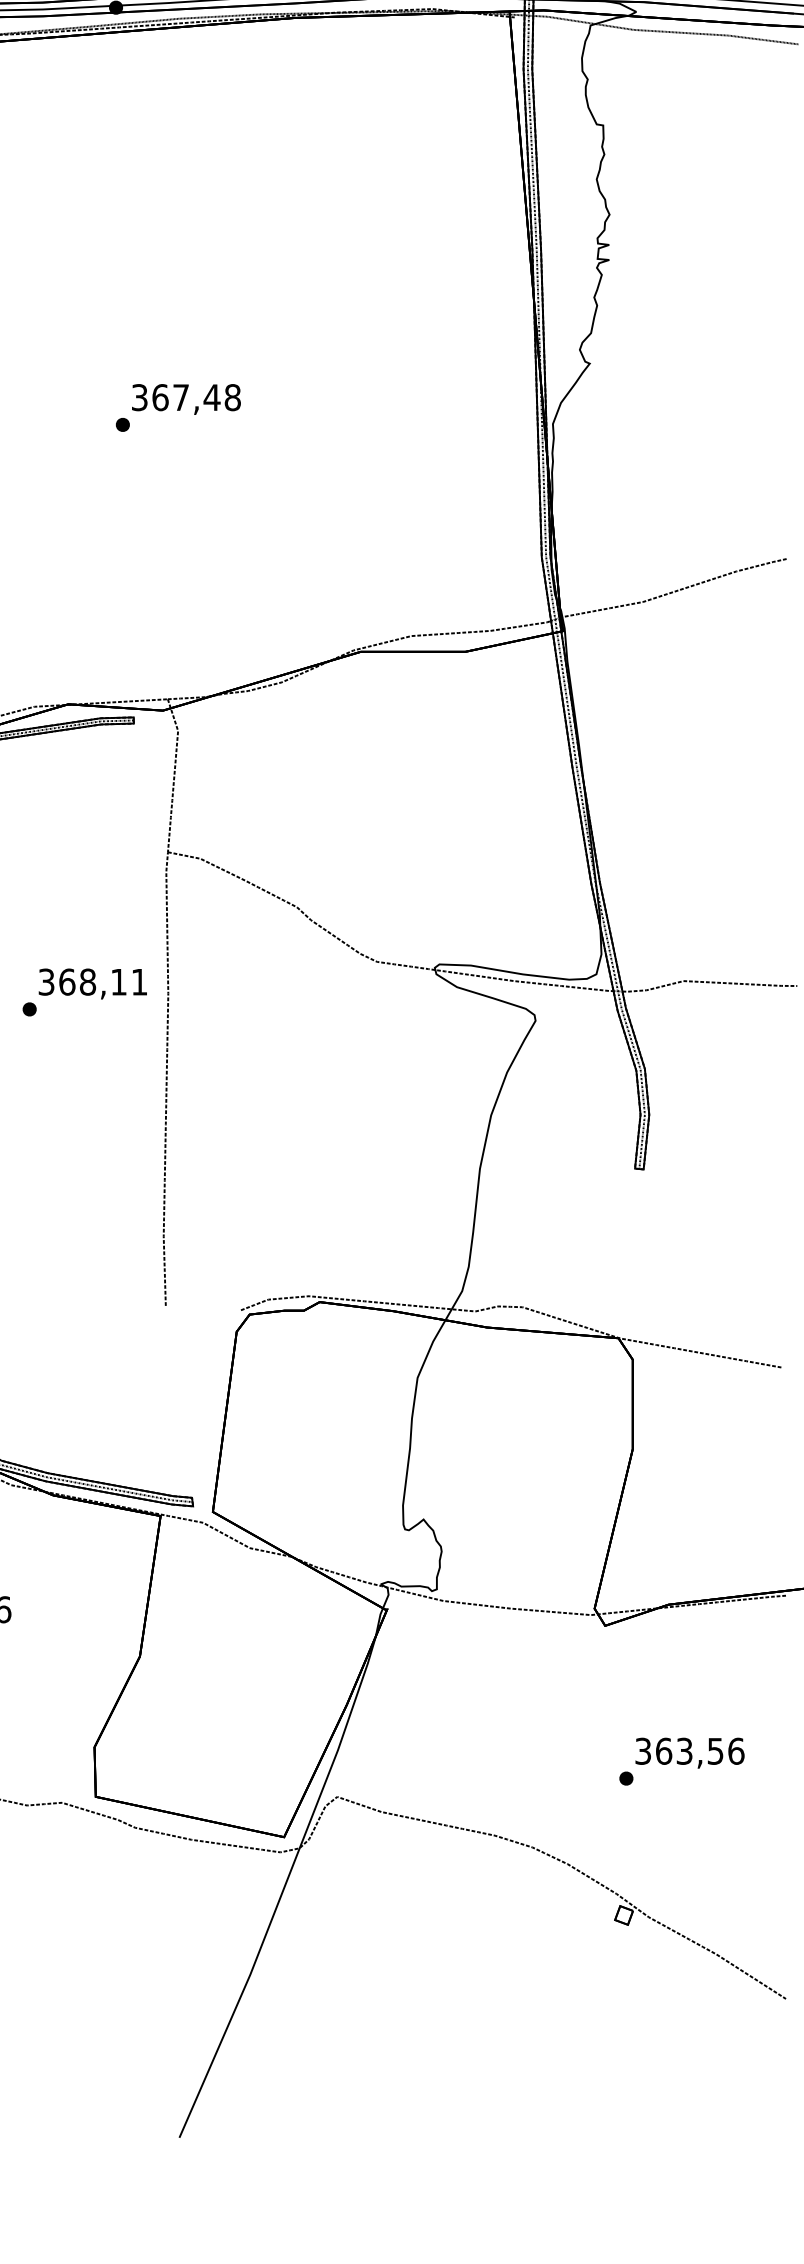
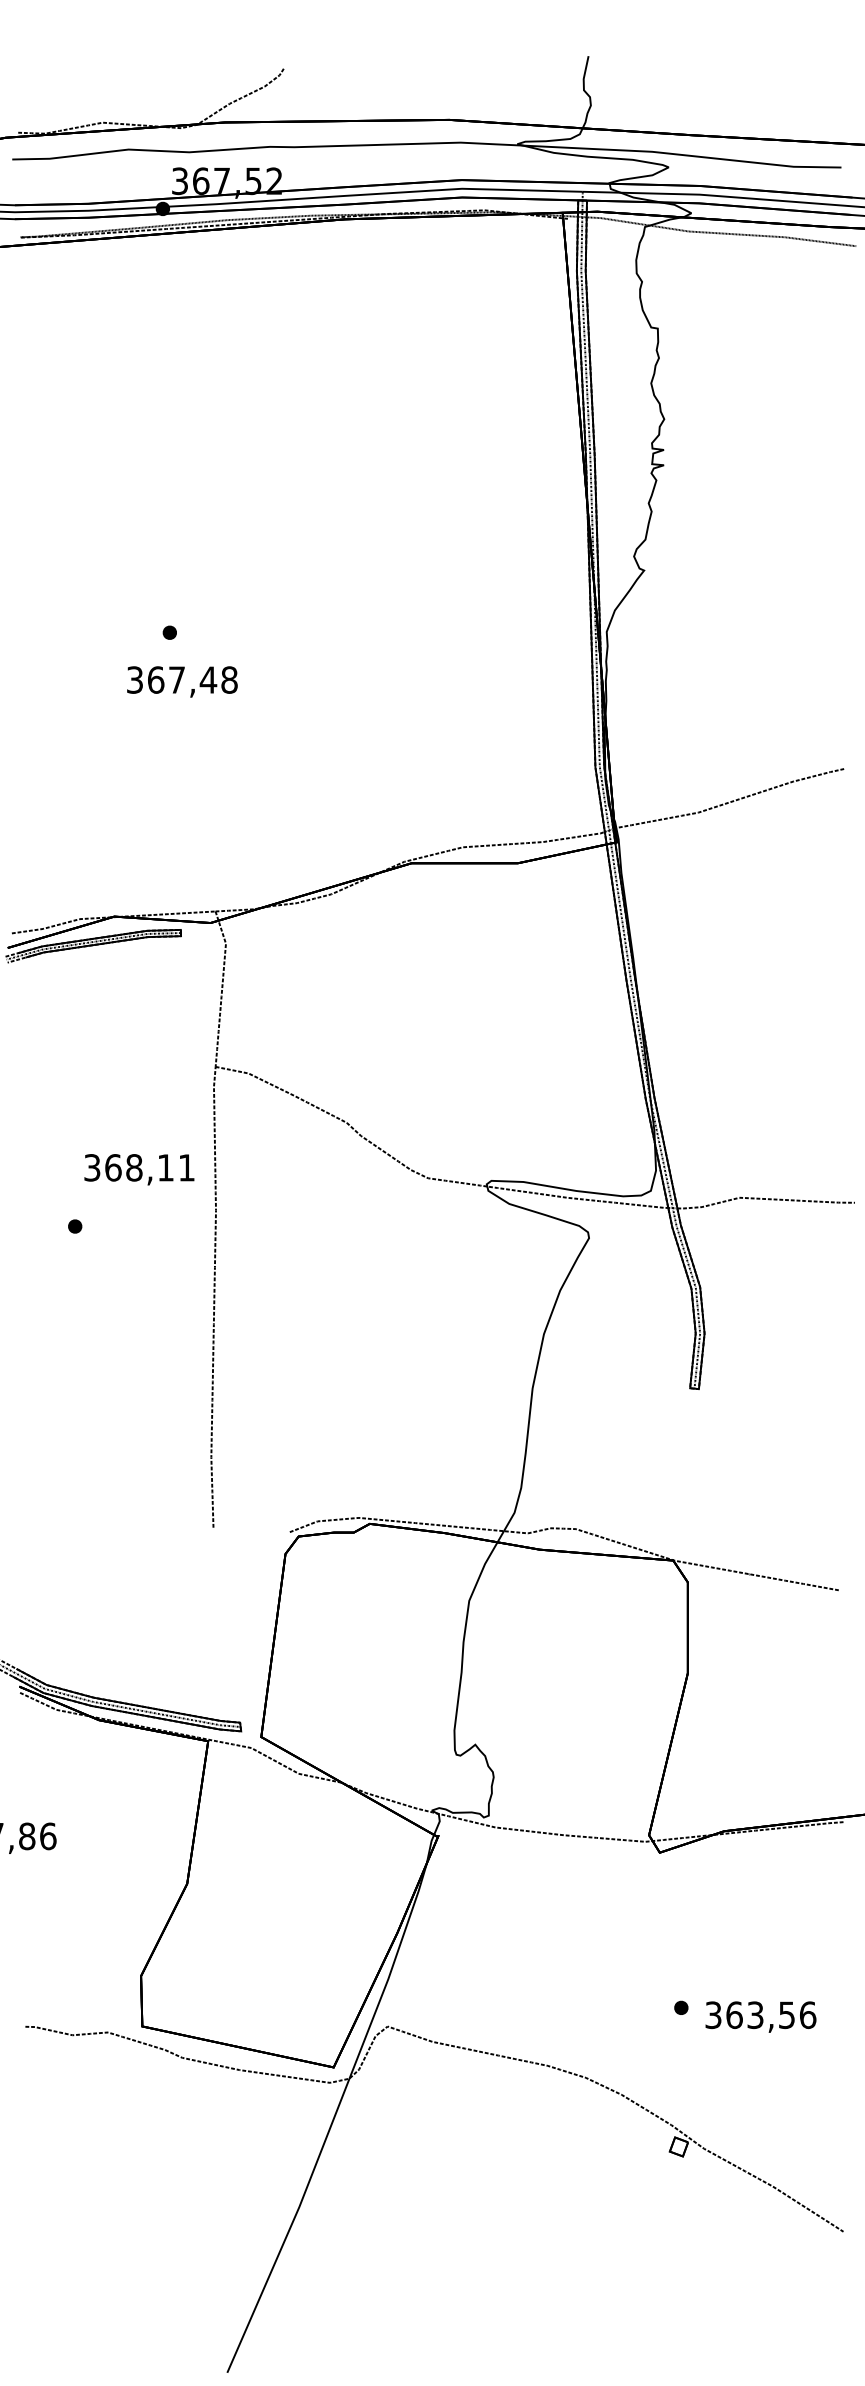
text: (186, 399) -> (182, 681), moved
text: (92, 983) -> (139, 1169), moved
text: (689, 1752) -> (760, 2016), moved

